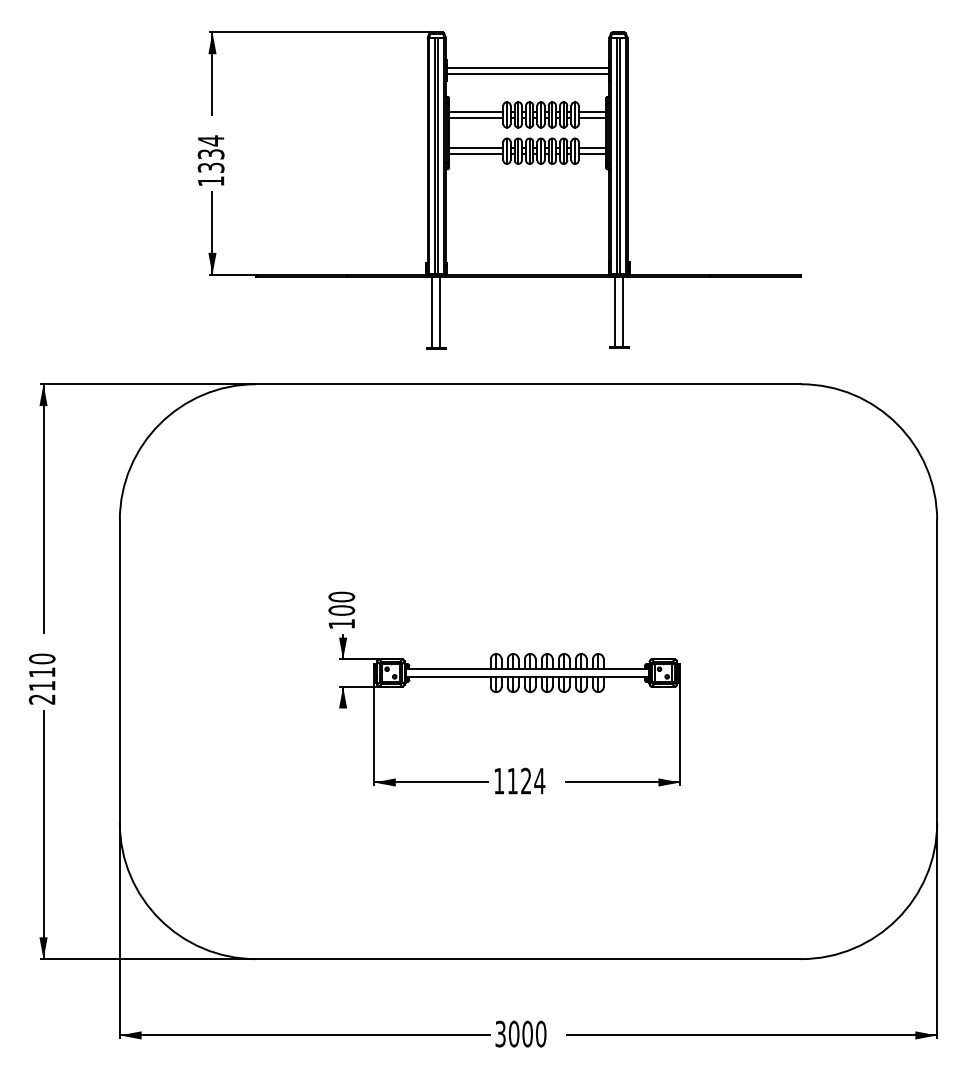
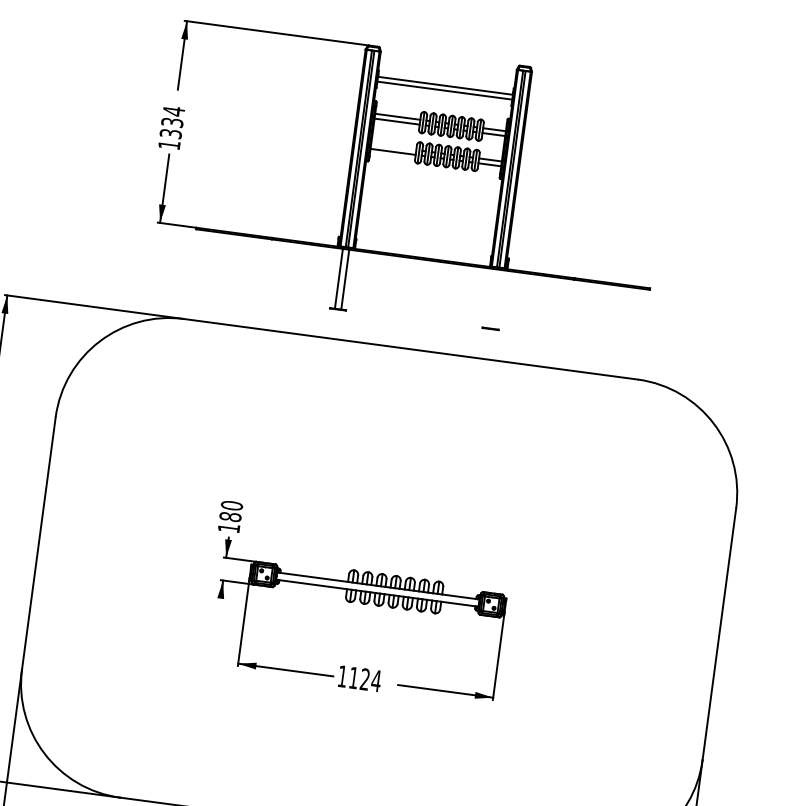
line: (476, 148) -> (393, 147), removed
line: (615, 311) -> (491, 298), removed
line: (622, 311) -> (497, 299), removed
text: (341, 610) -> (230, 516), 100 -> 180

